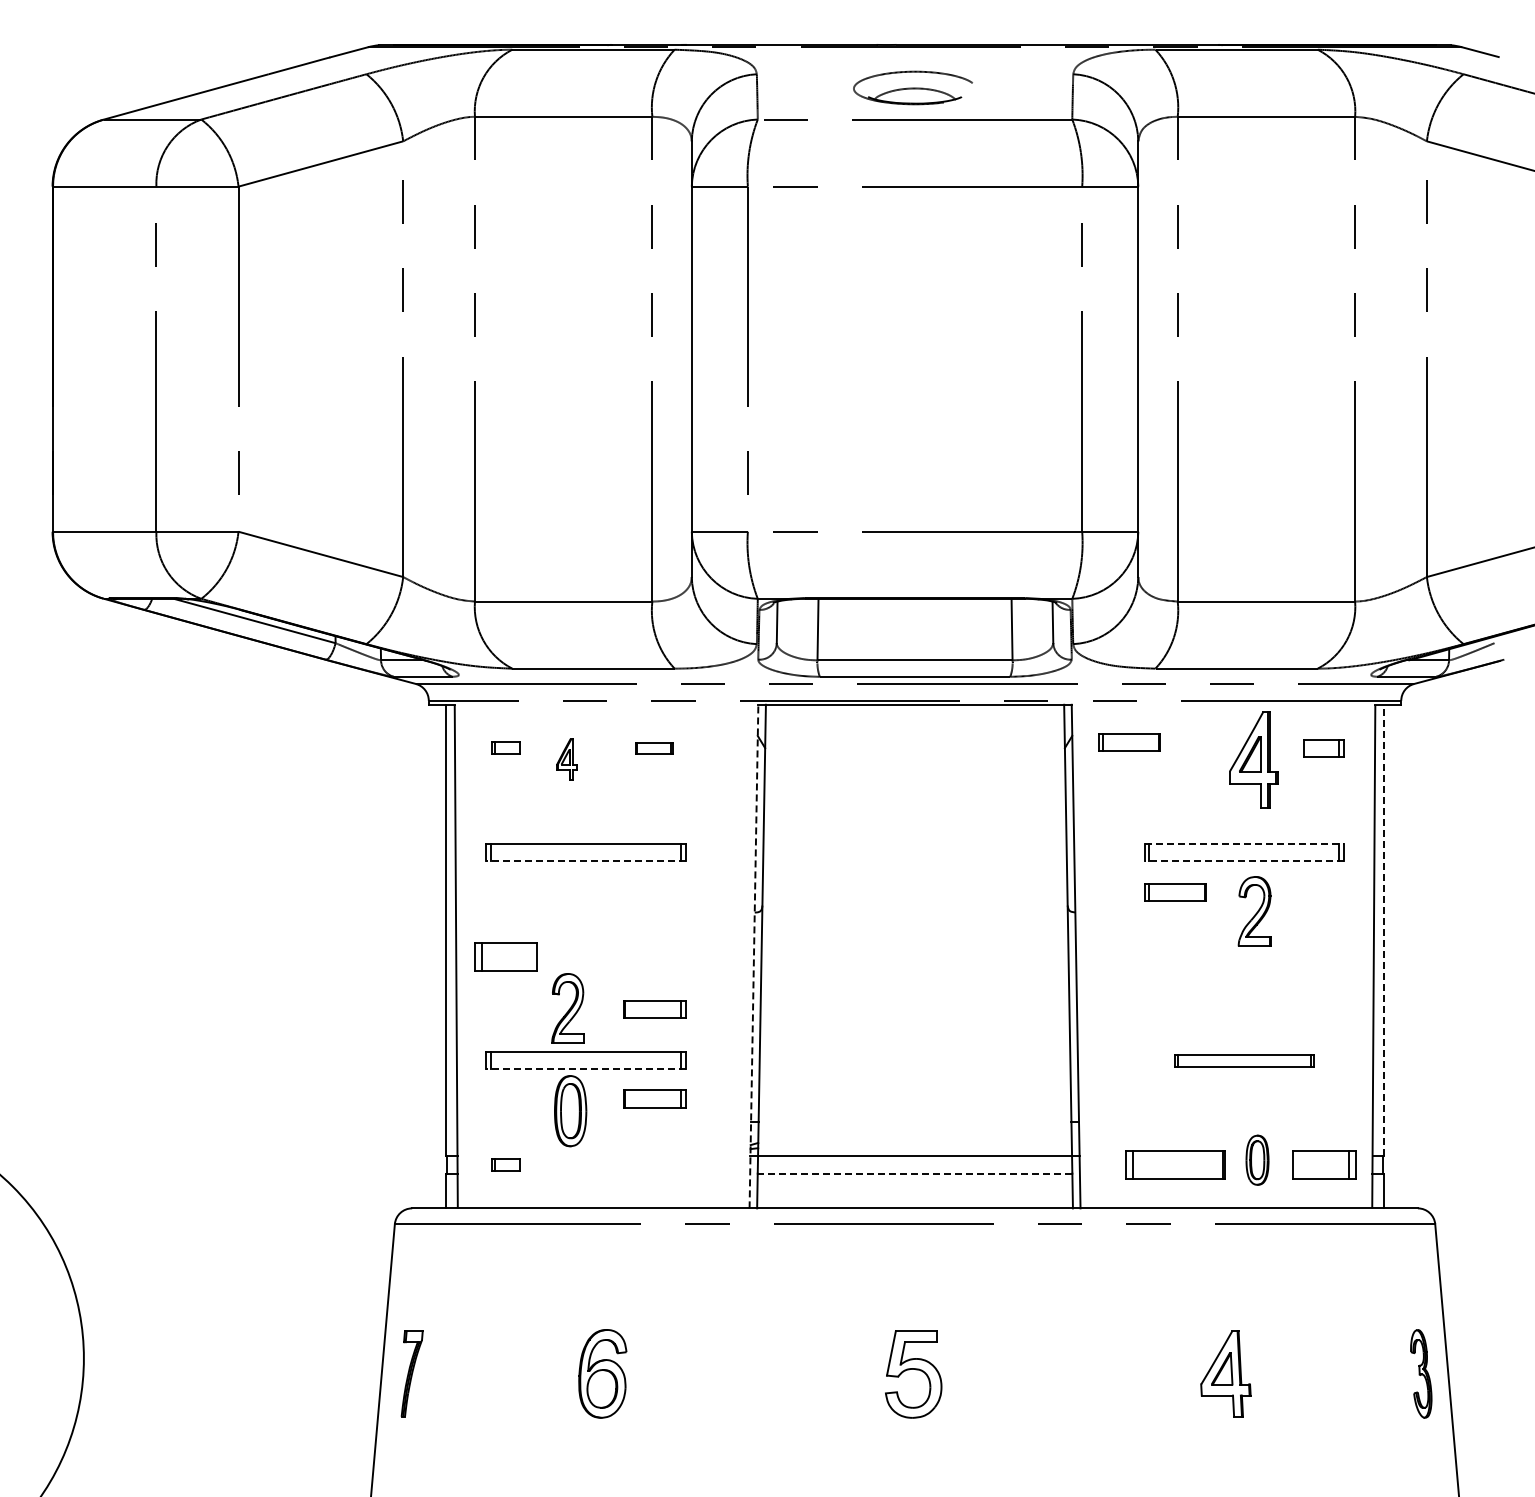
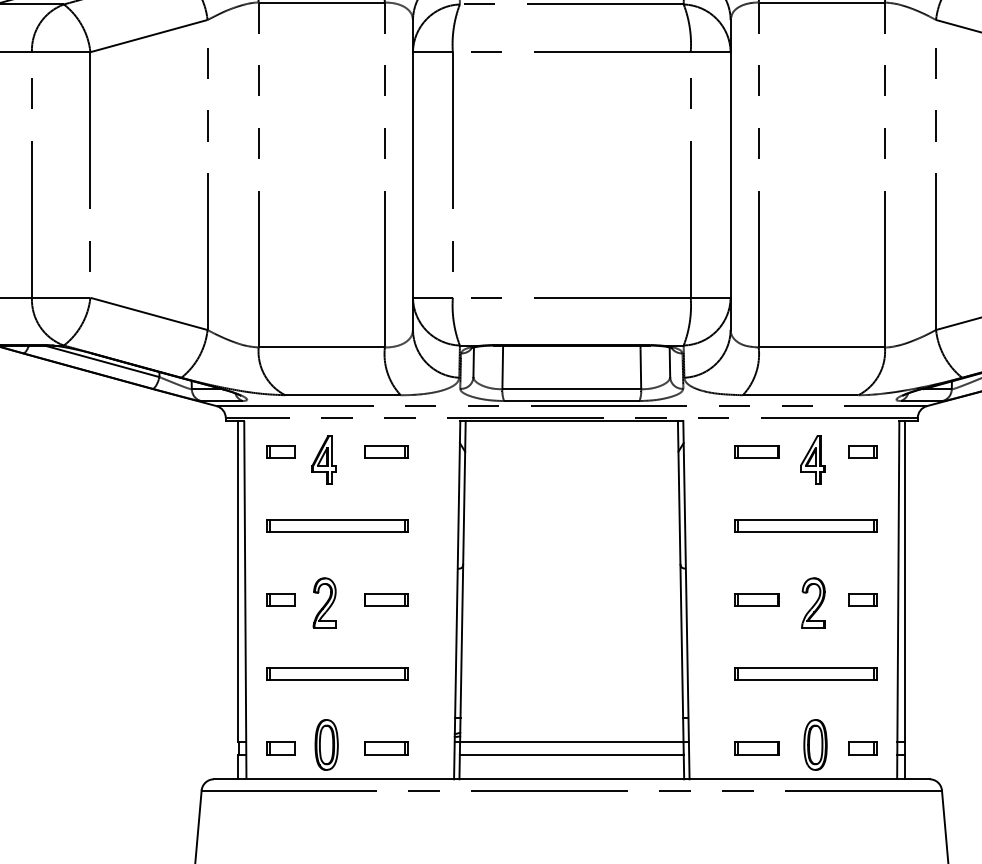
part: (1129, 742) -> (757, 452), moved
part: (505, 748) -> (280, 452), size x1.43
part: (654, 748) -> (386, 452), size x1.67
part: (566, 759) -> (323, 459), size x1.67
part: (1253, 759) -> (812, 459), size x0.71
line: (1244, 843) -> (806, 519), dashed -> solid
line: (585, 861) -> (337, 532), dashed -> solid
line: (1244, 861) -> (806, 532), dashed -> solid
part: (1175, 892) -> (757, 600), moved
part: (1254, 911) -> (813, 602), moved
line: (1383, 930) -> (905, 581), dashed -> solid
part: (505, 956) -> (280, 600), size x0.62
line: (753, 956) -> (456, 600), dashed -> solid
part: (1323, 956) -> (862, 600), added
part: (567, 1008) -> (324, 602), moved
part: (654, 1009) -> (386, 600), moved
part: (1244, 1060) -> (806, 674), size x1.43
line: (585, 1069) -> (337, 680), dashed -> solid
part: (654, 1098) -> (386, 748), moved
part: (570, 1111) -> (326, 745), moved
part: (1257, 1160) -> (815, 745), size x1.43
part: (505, 1164) -> (280, 748), size x1.43
part: (1175, 1164) -> (757, 748), size x0.62
part: (1323, 1164) -> (862, 748), size x0.62
line: (914, 1173) -> (571, 754), dashed -> solid

